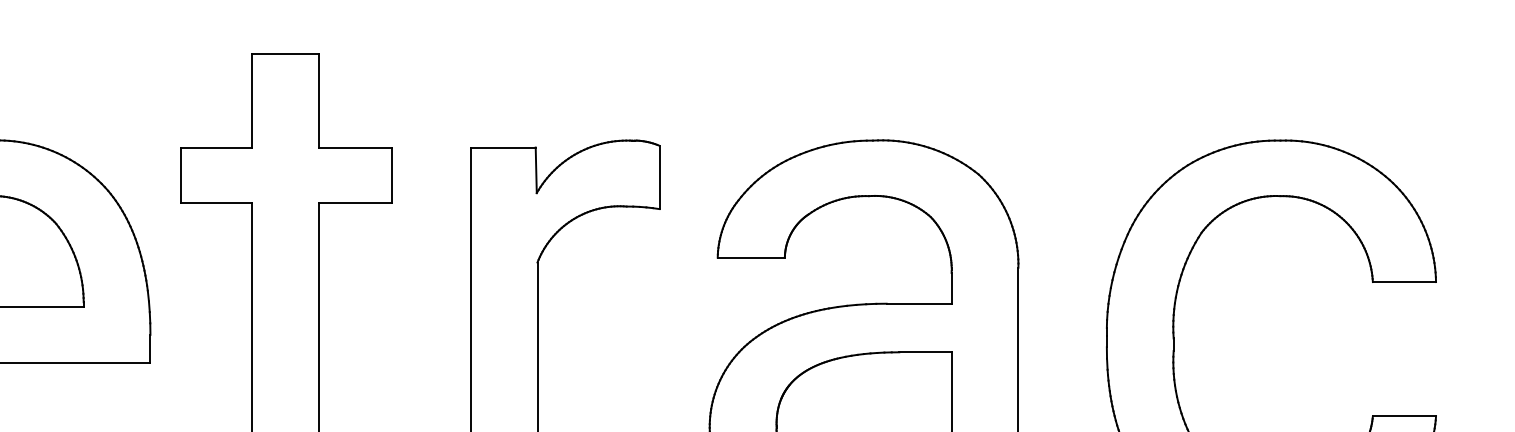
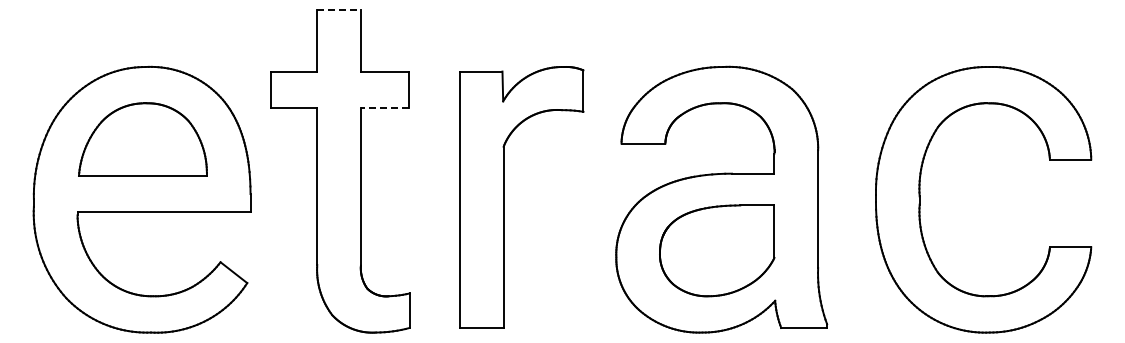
line: (286, 54) -> (339, 10), solid -> dashed
line: (355, 202) -> (384, 107), solid -> dashed

